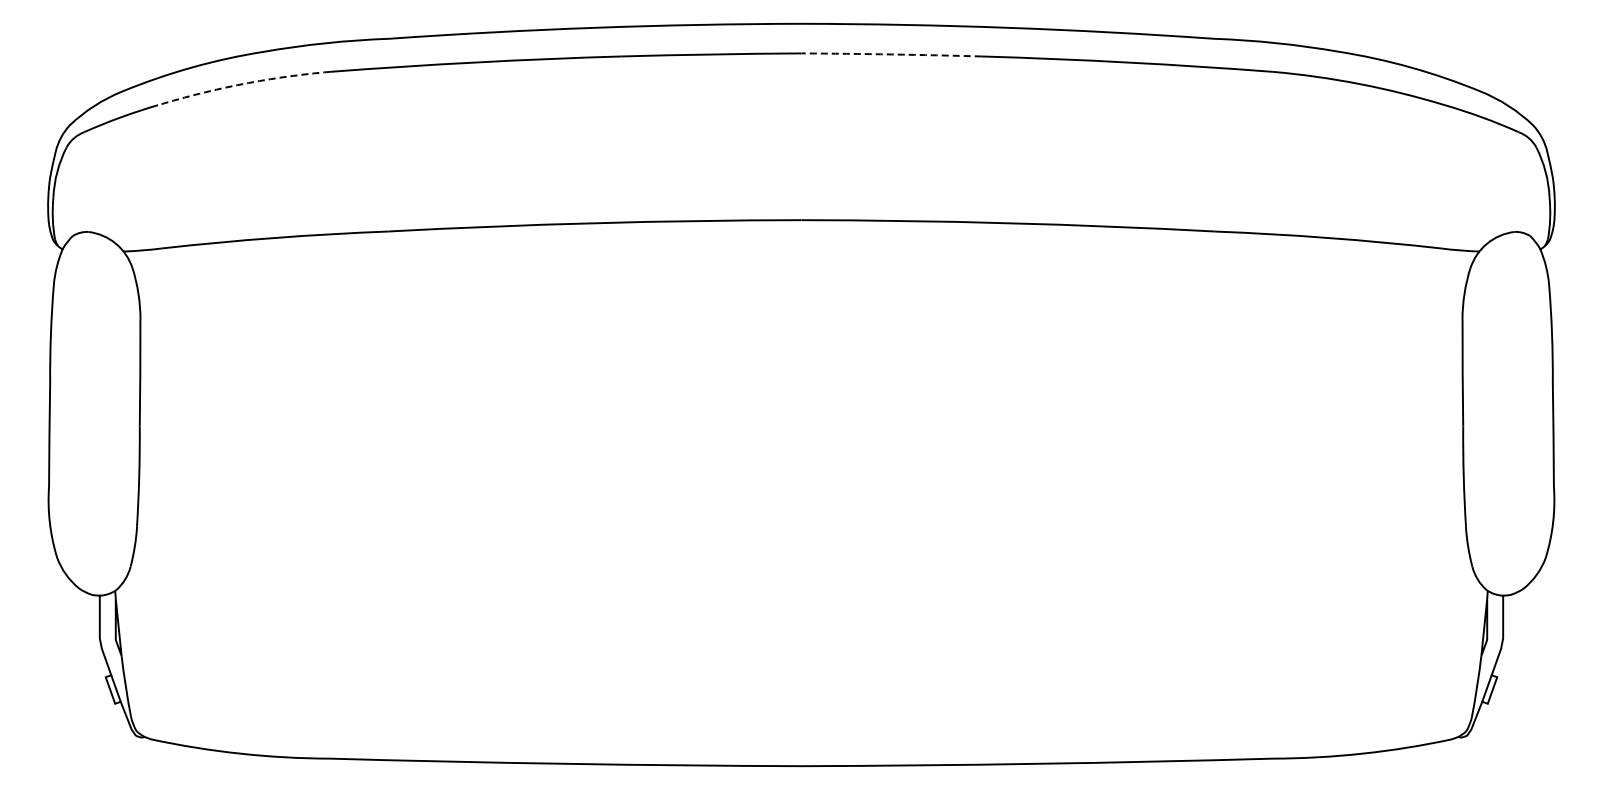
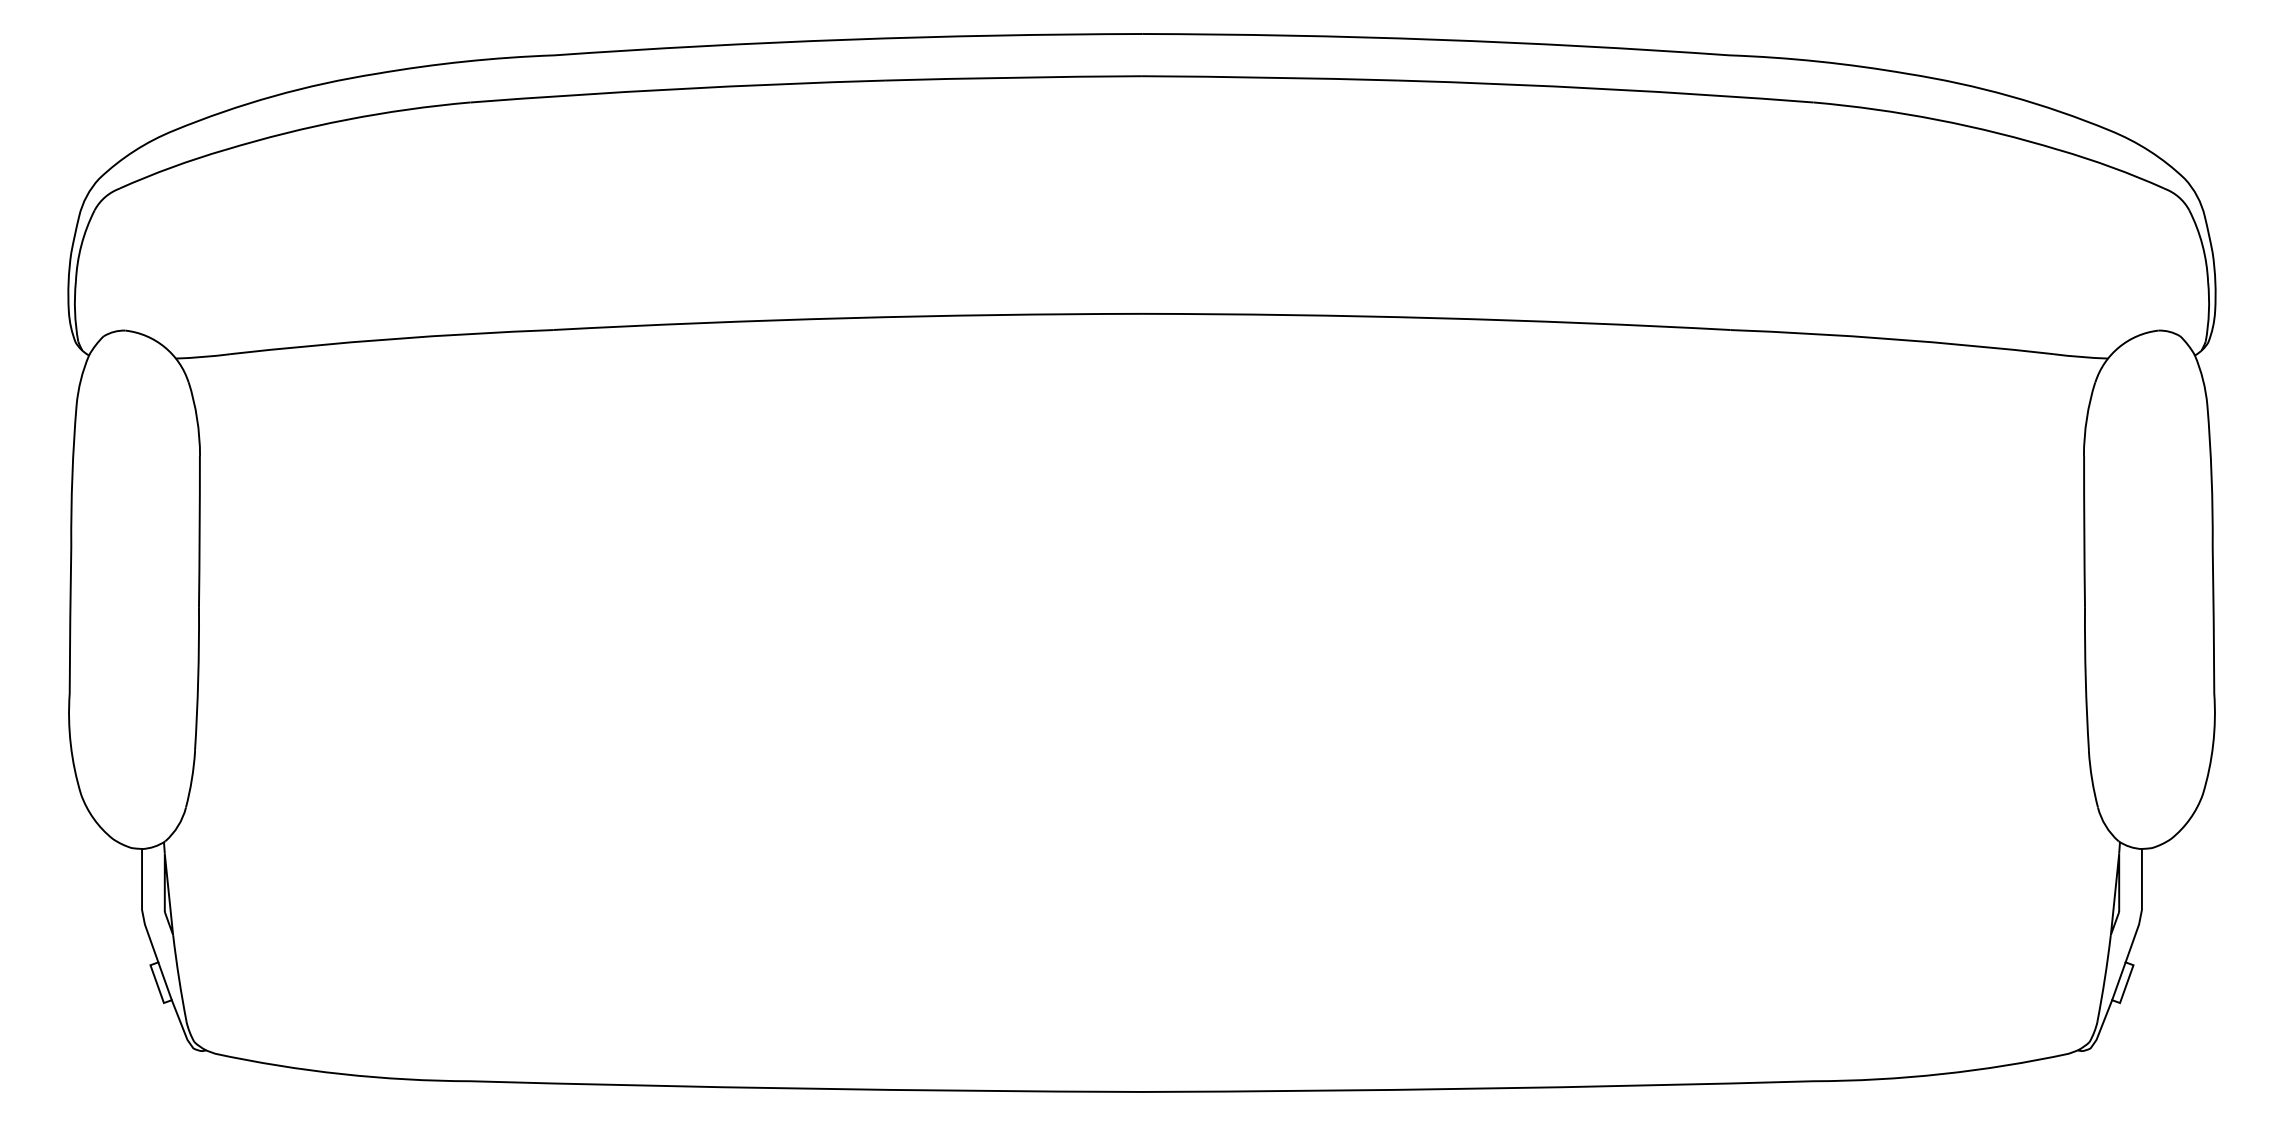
arc: (891, 54) -> (1270, 77), dashed -> solid
arc: (243, 84) -> (346, 120), dashed -> solid

